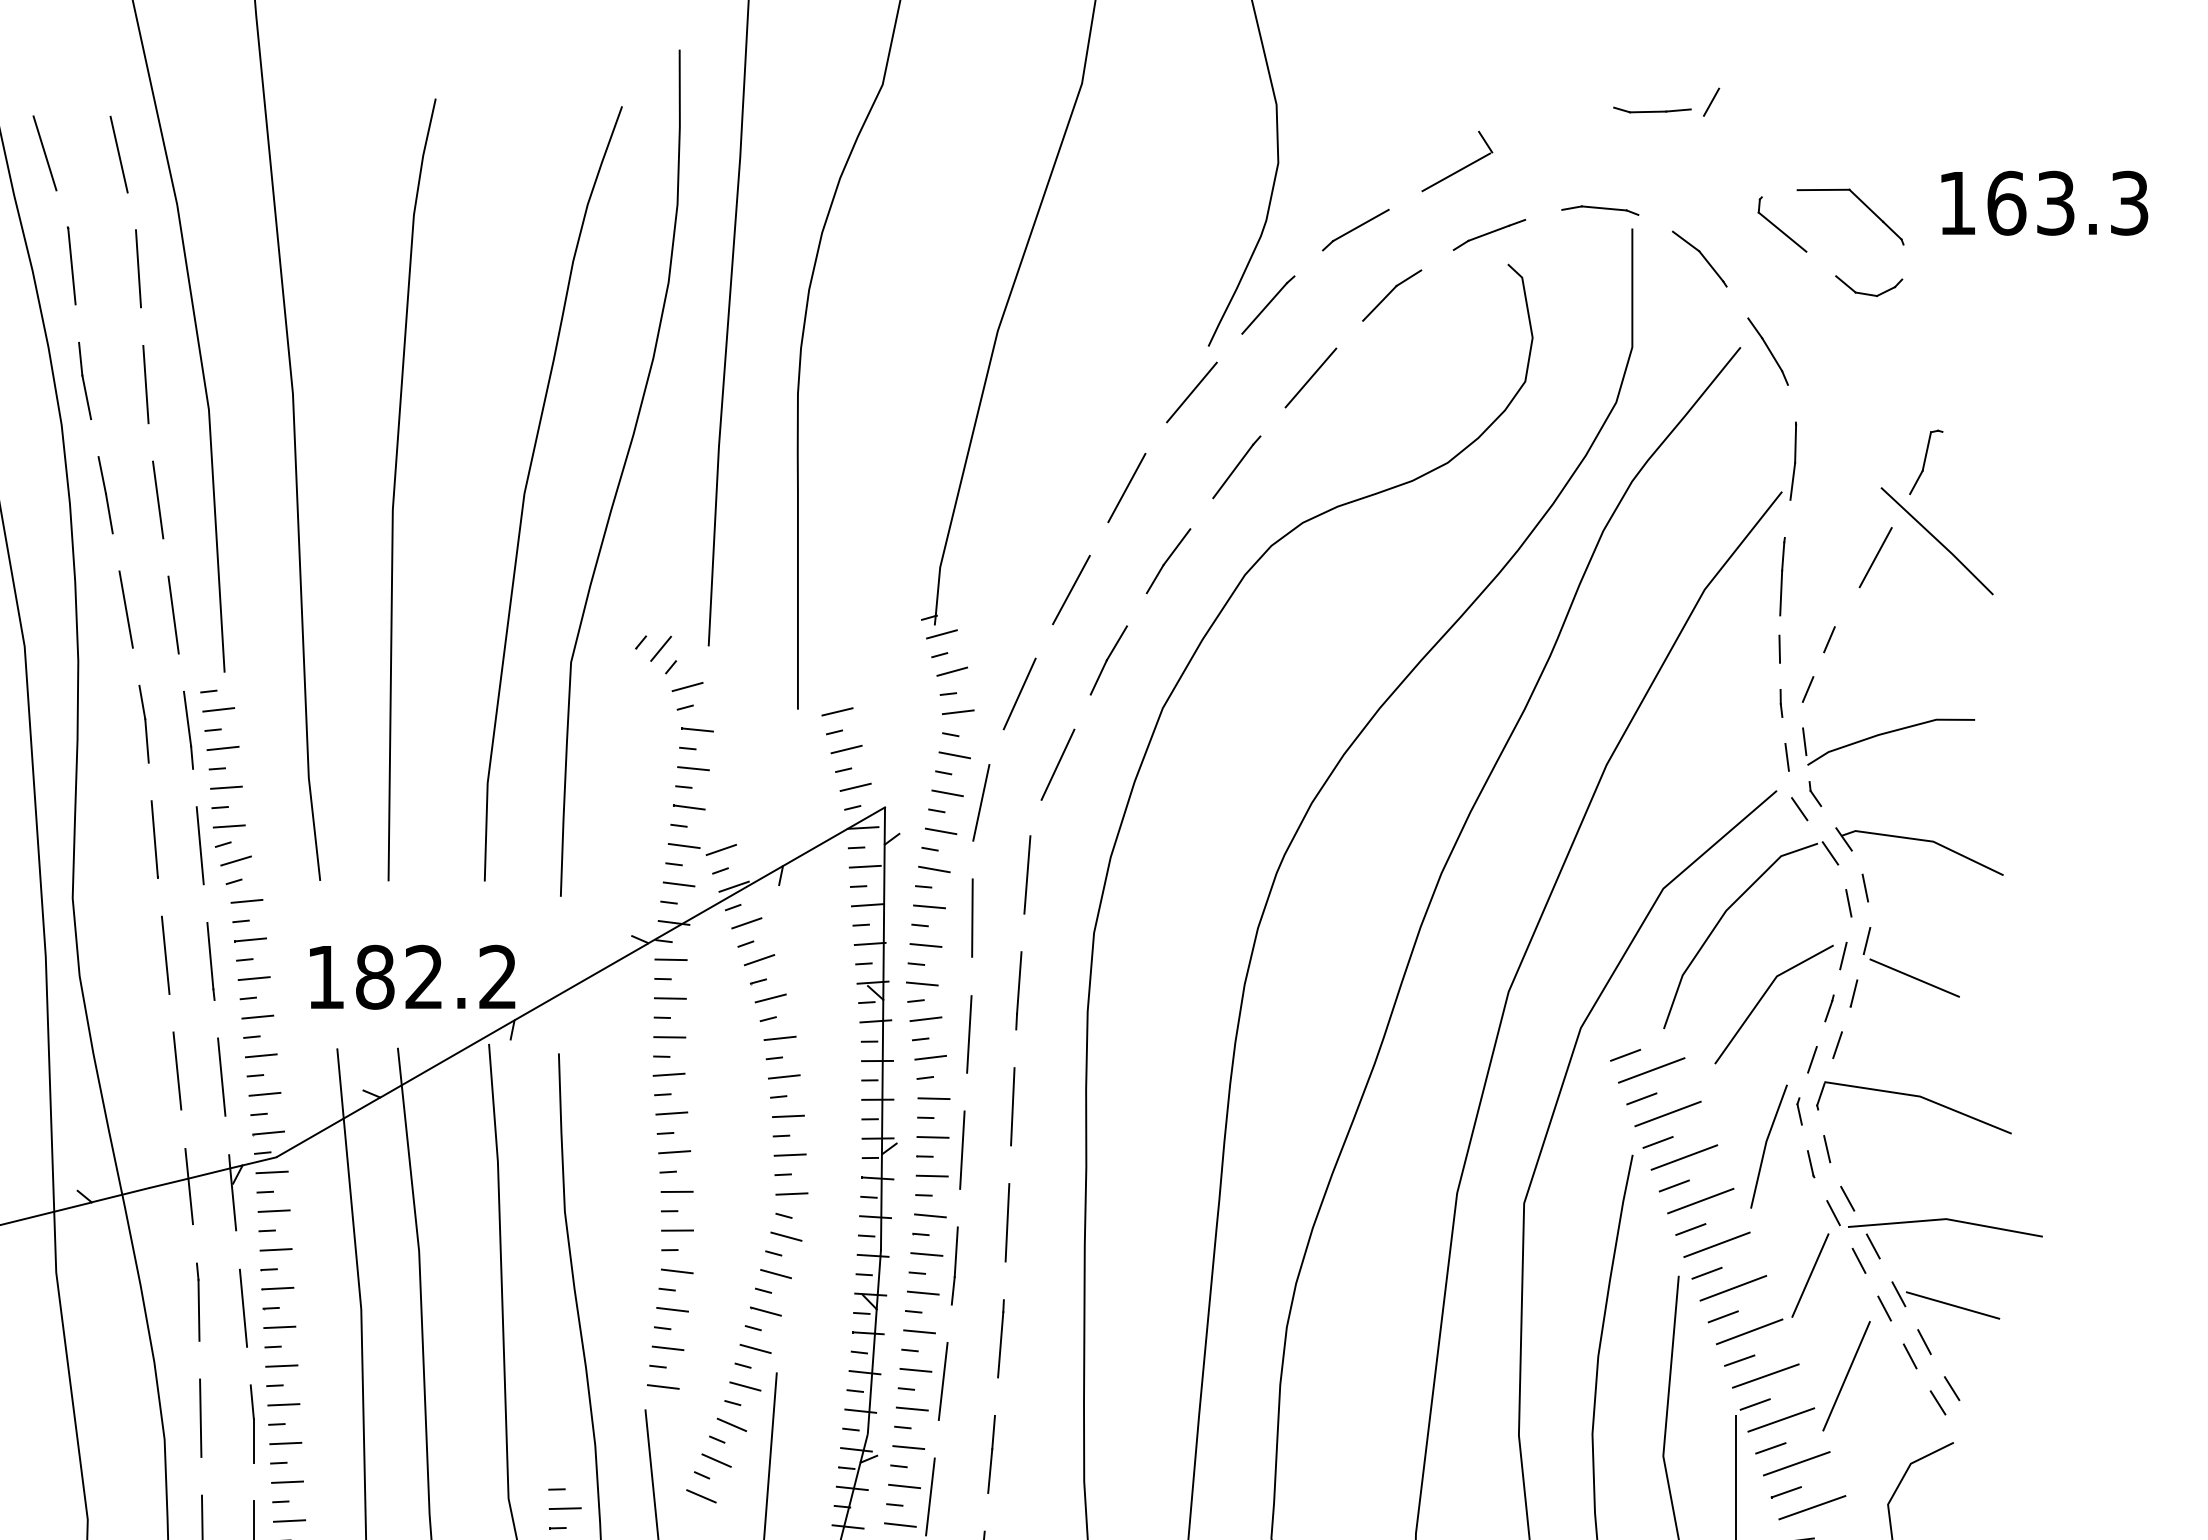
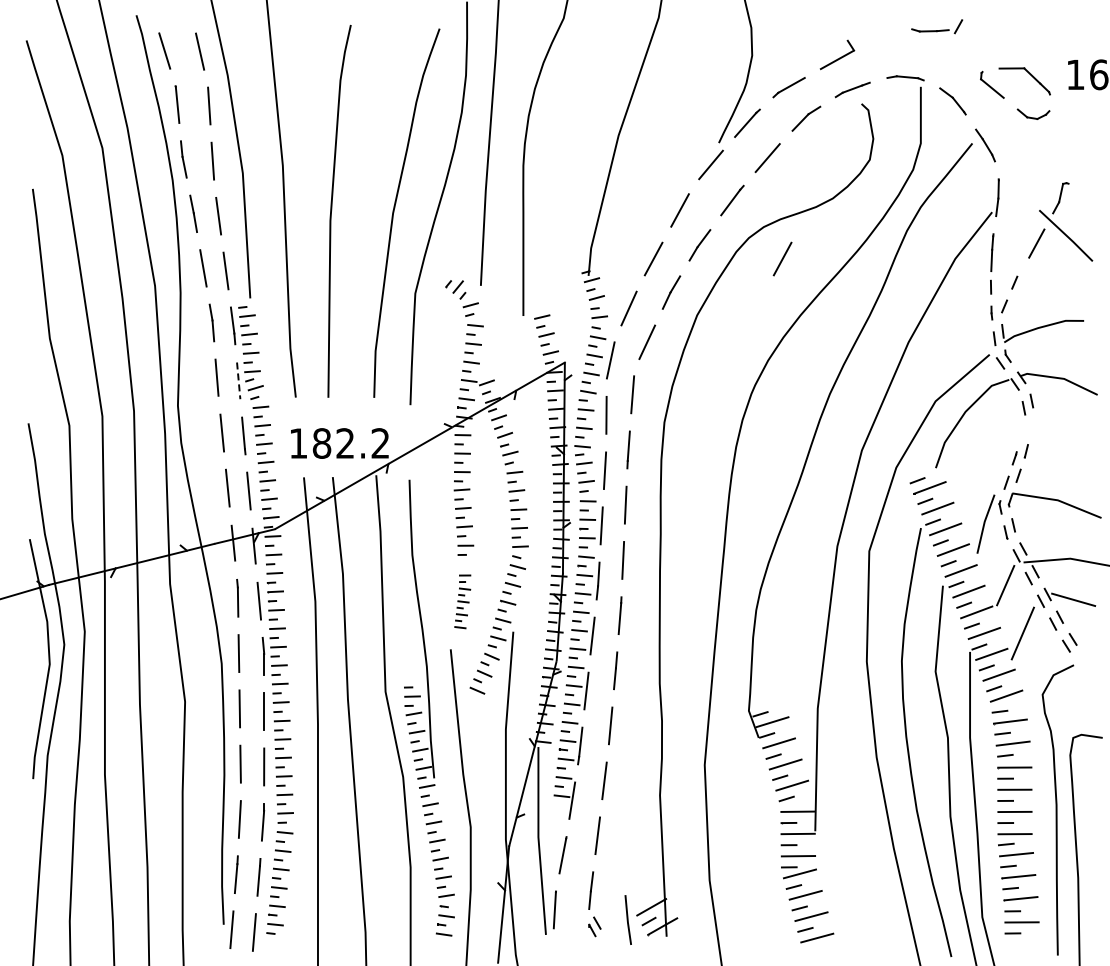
line: (1341, 588) -> (782, 258), added
line: (199, 847) -> (238, 381), solid -> dashed
part: (1839, 970) -> (1019, 440), removed
part: (670, 1308) -> (462, 601), size x0.7

